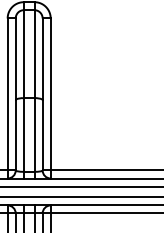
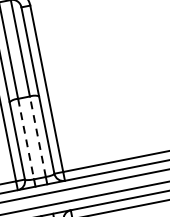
line: (23, 135) -> (25, 139), solid -> dashed
line: (34, 135) -> (37, 137), solid -> dashed

